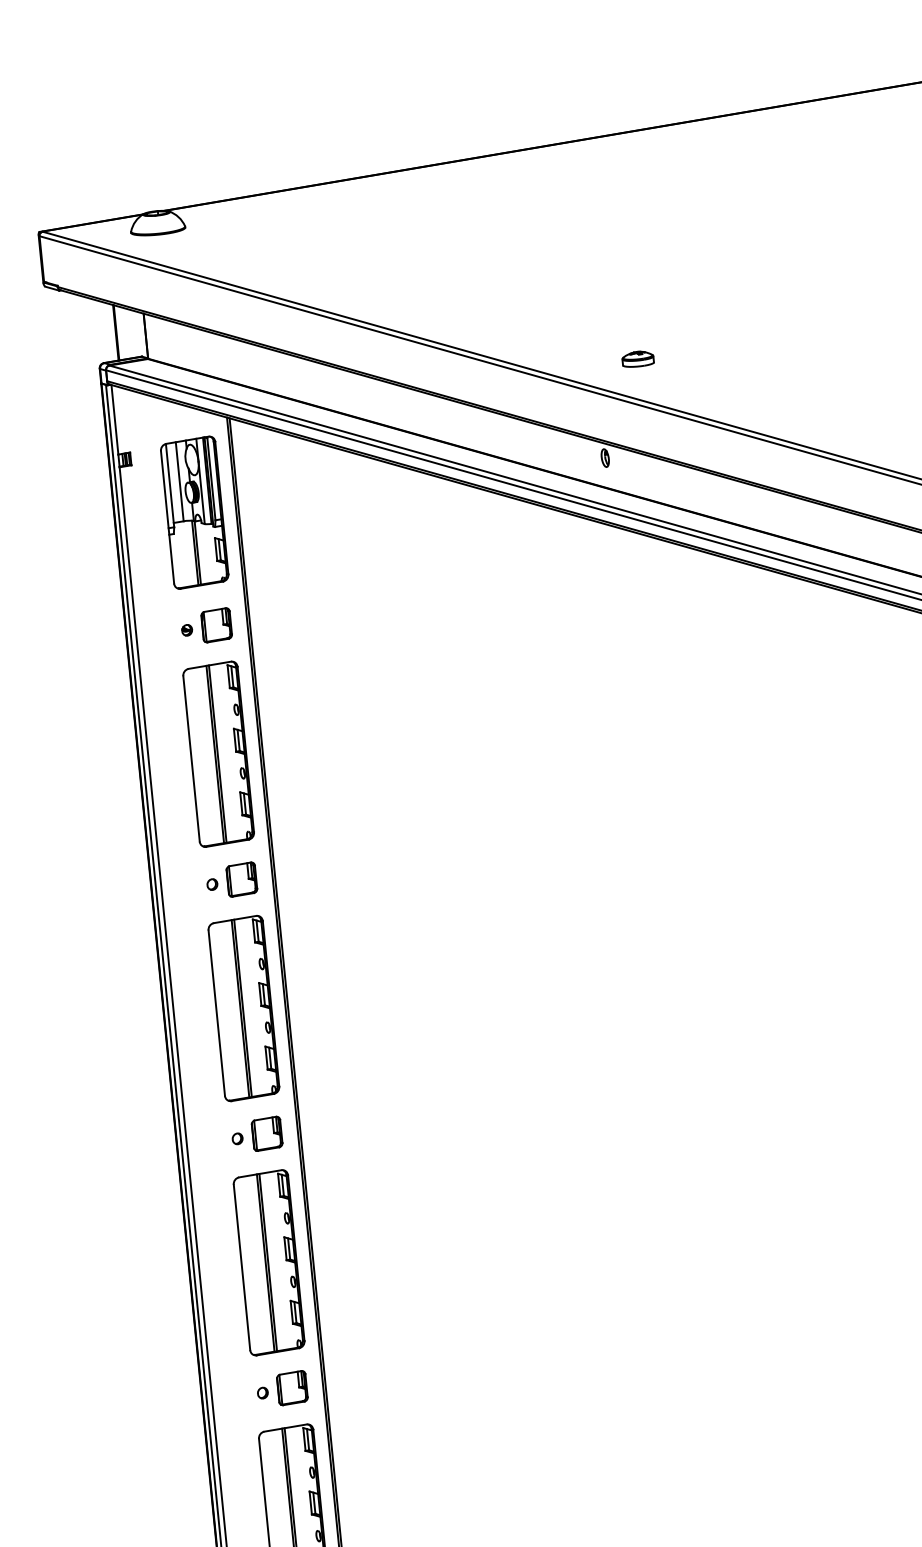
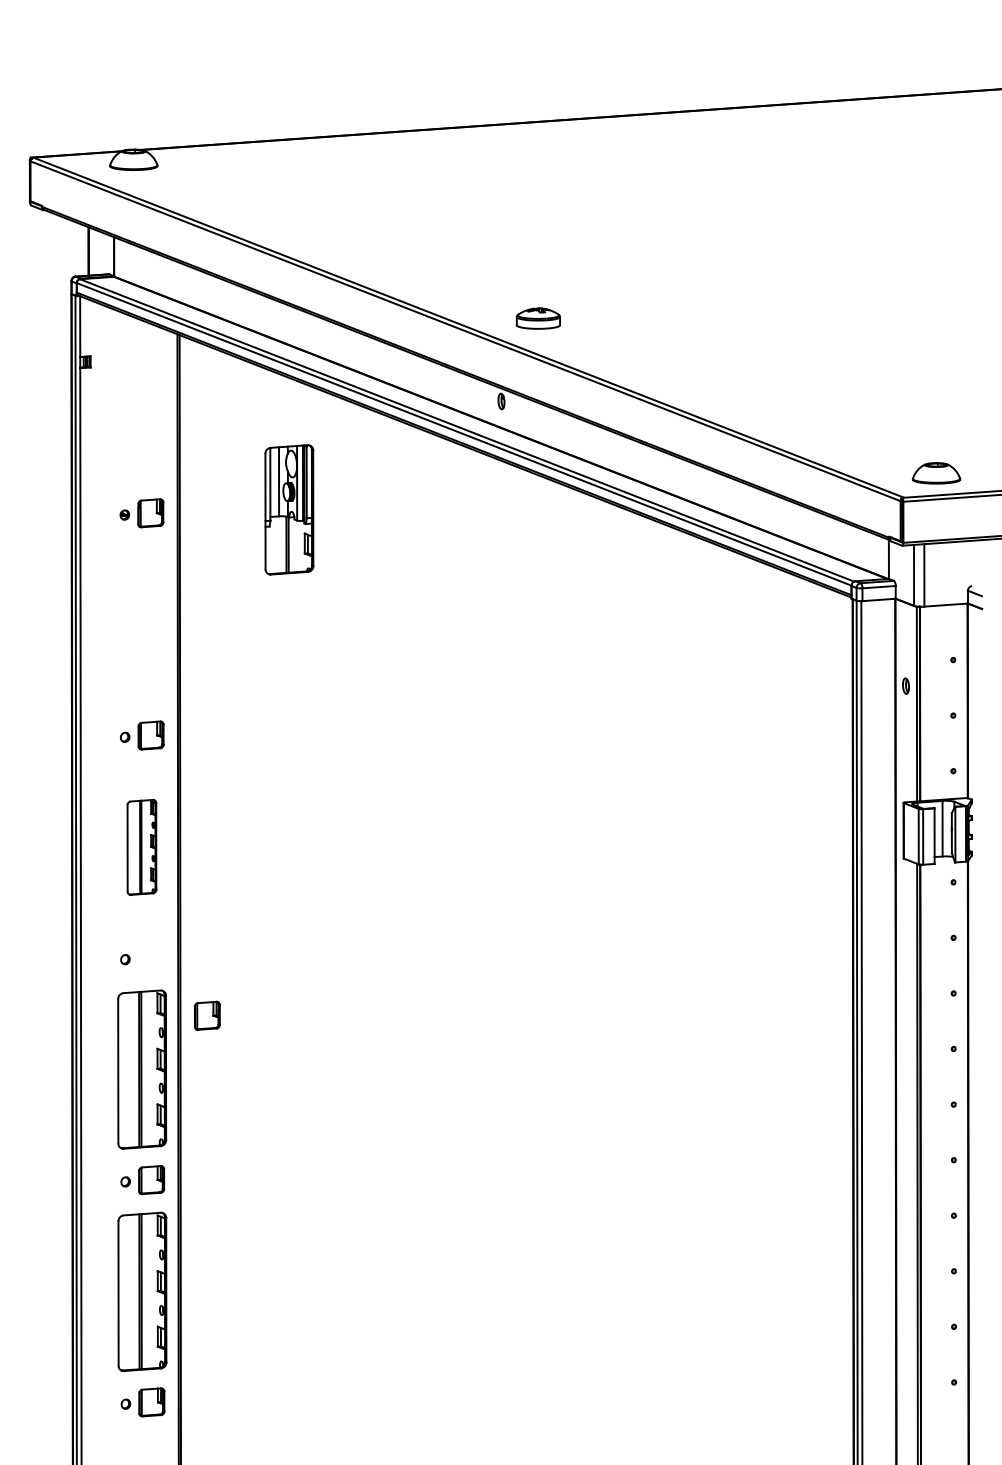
part: (637, 359) -> (537, 318), size x1.6
part: (194, 512) -> (289, 509), moved
part: (218, 754) -> (141, 625), removed
part: (243, 1008) -> (141, 847), size x0.6
part: (267, 1133) -> (207, 1015), moved

